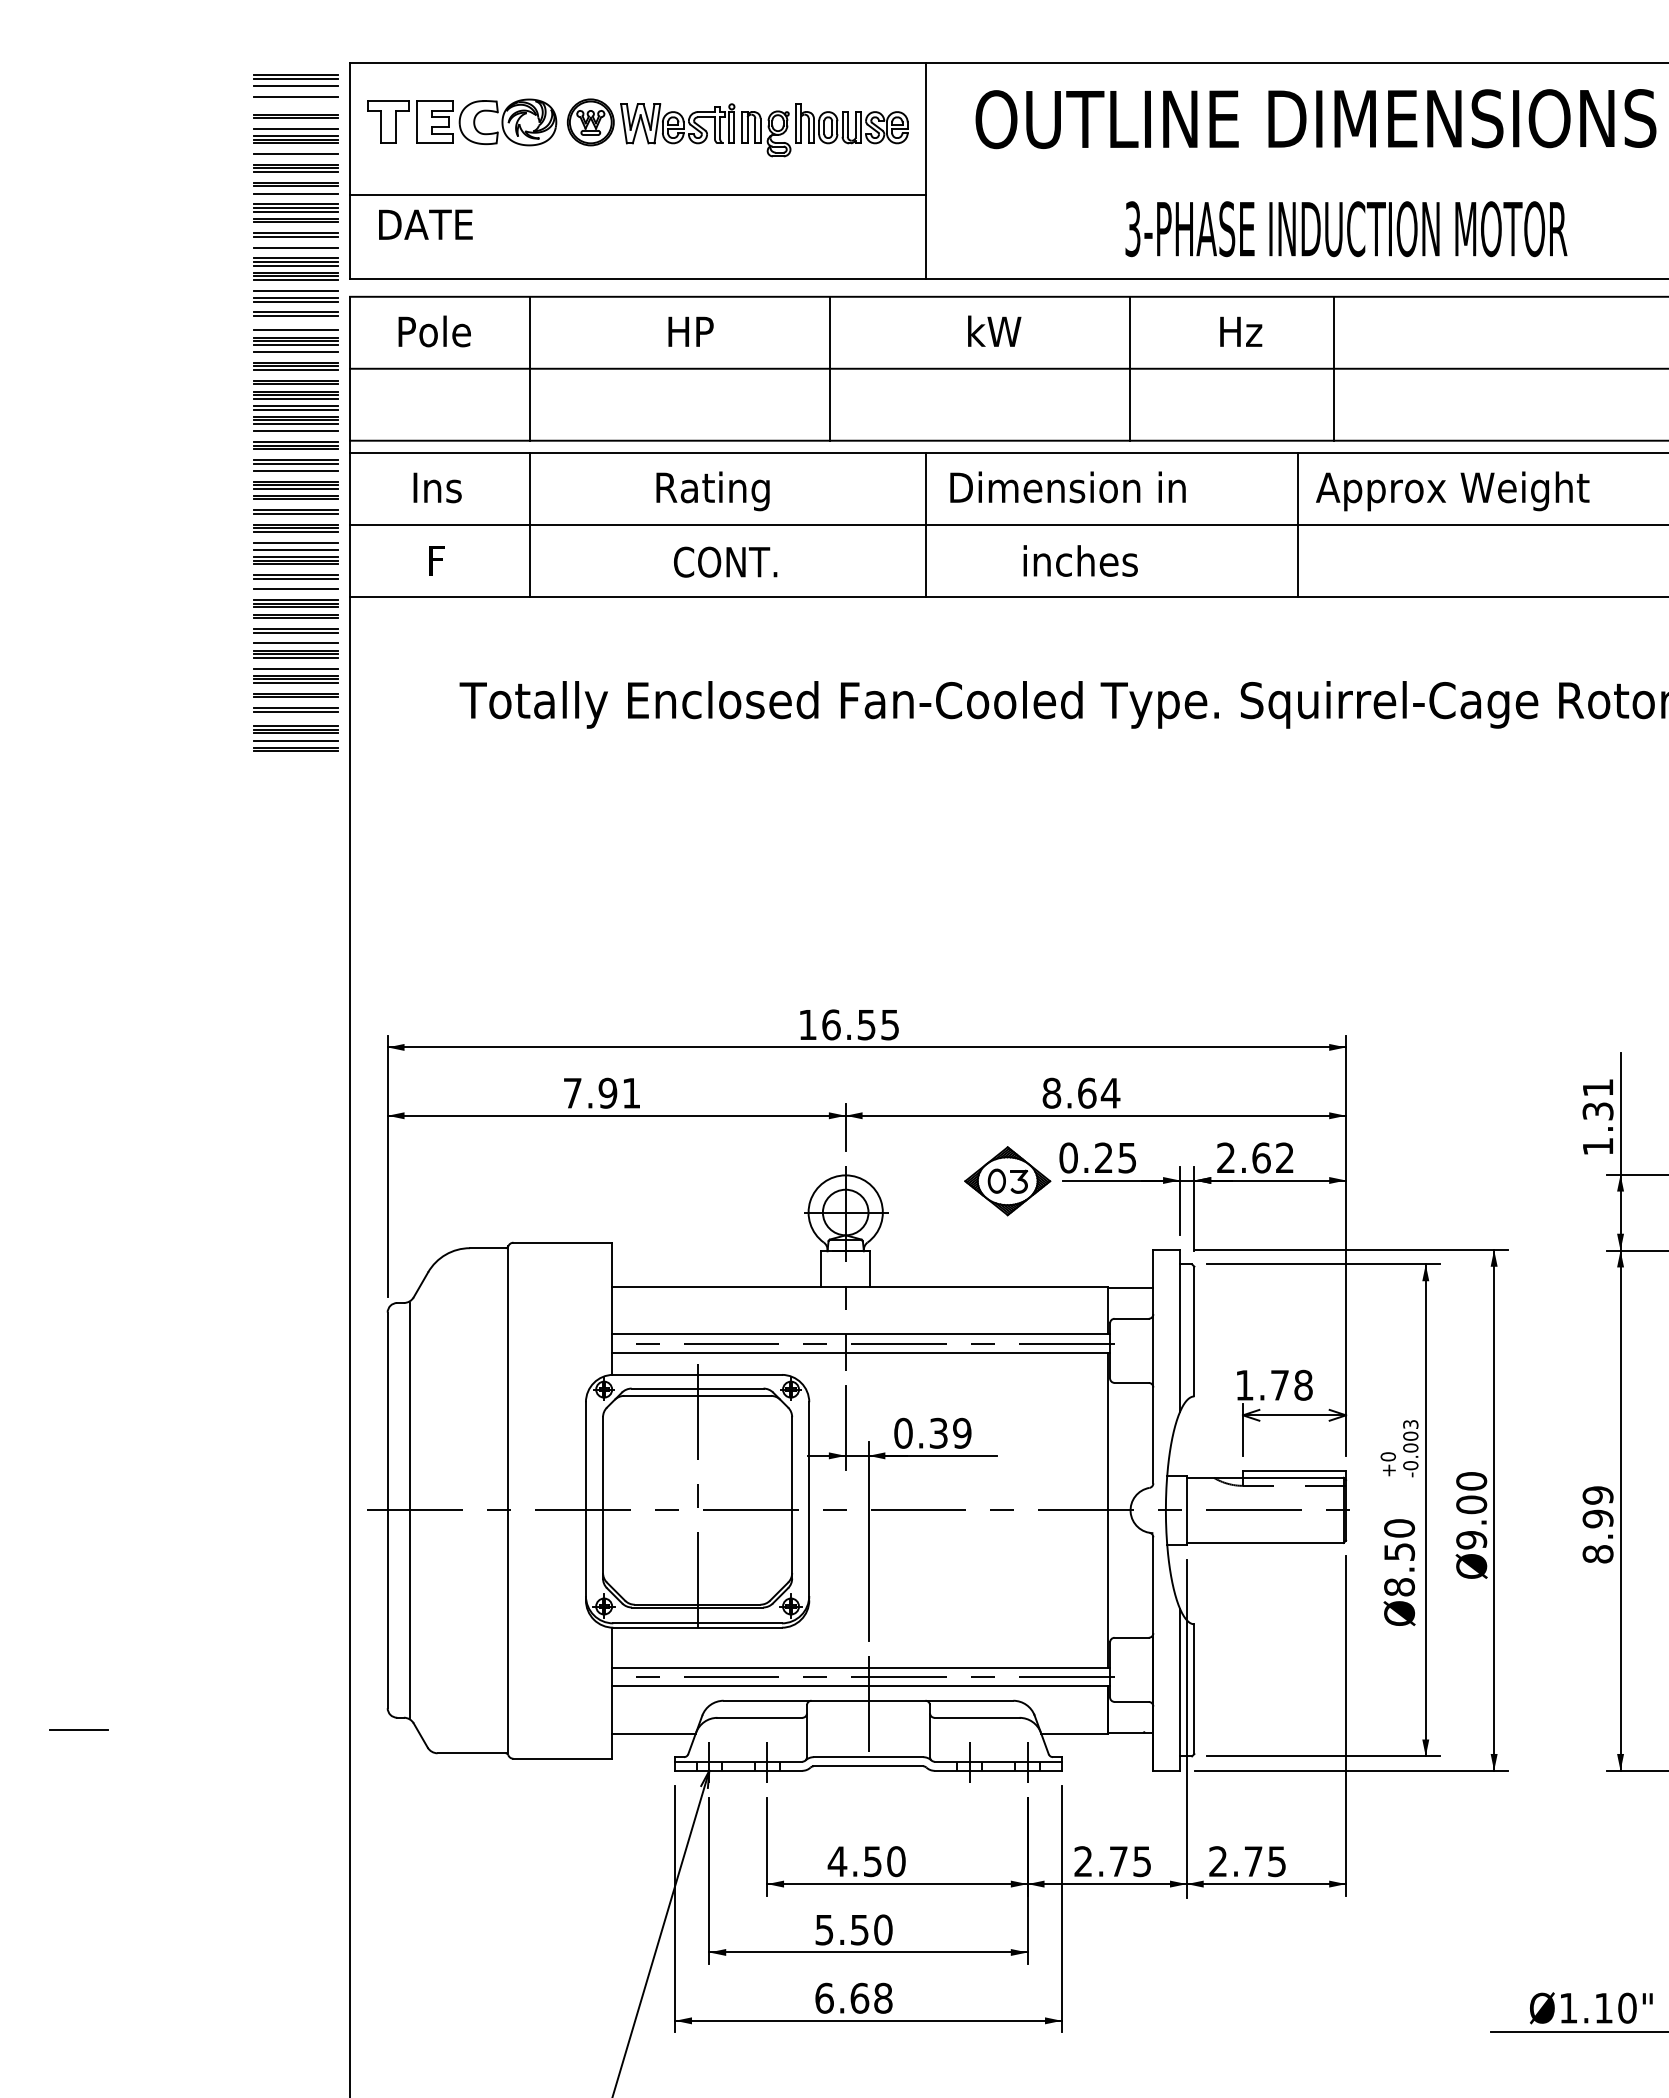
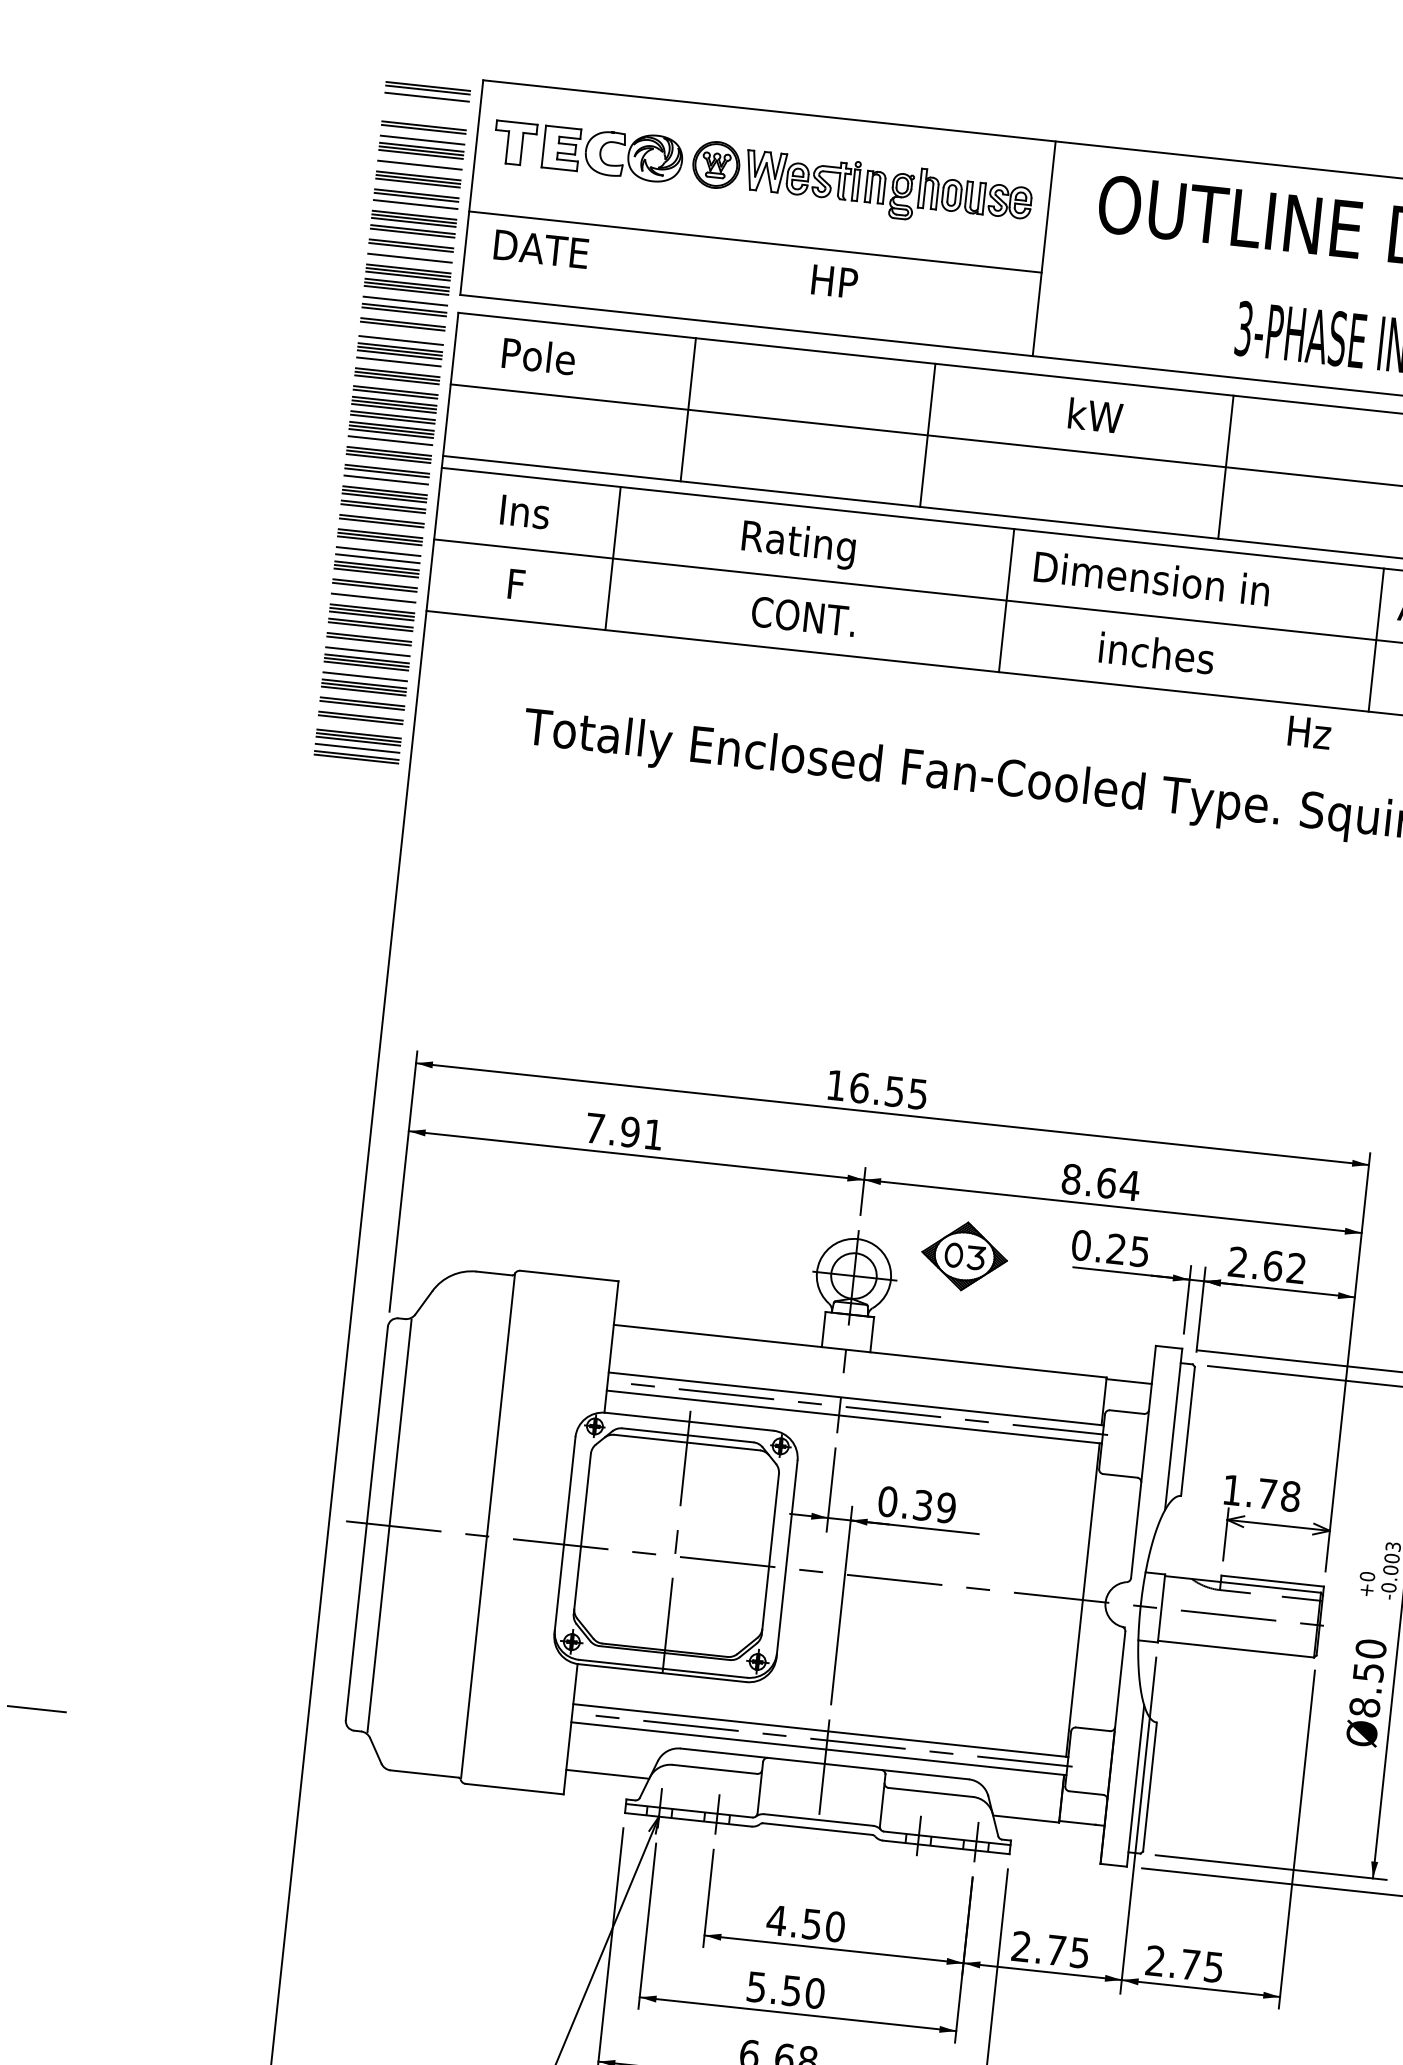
line: (295, 96) -> (425, 107), removed
text: (690, 331) -> (834, 281), moved
text: (1241, 331) -> (1310, 732), moved
line: (529, 368) -> (687, 409), moved
part: (1007, 1181) -> (964, 1256), moved

